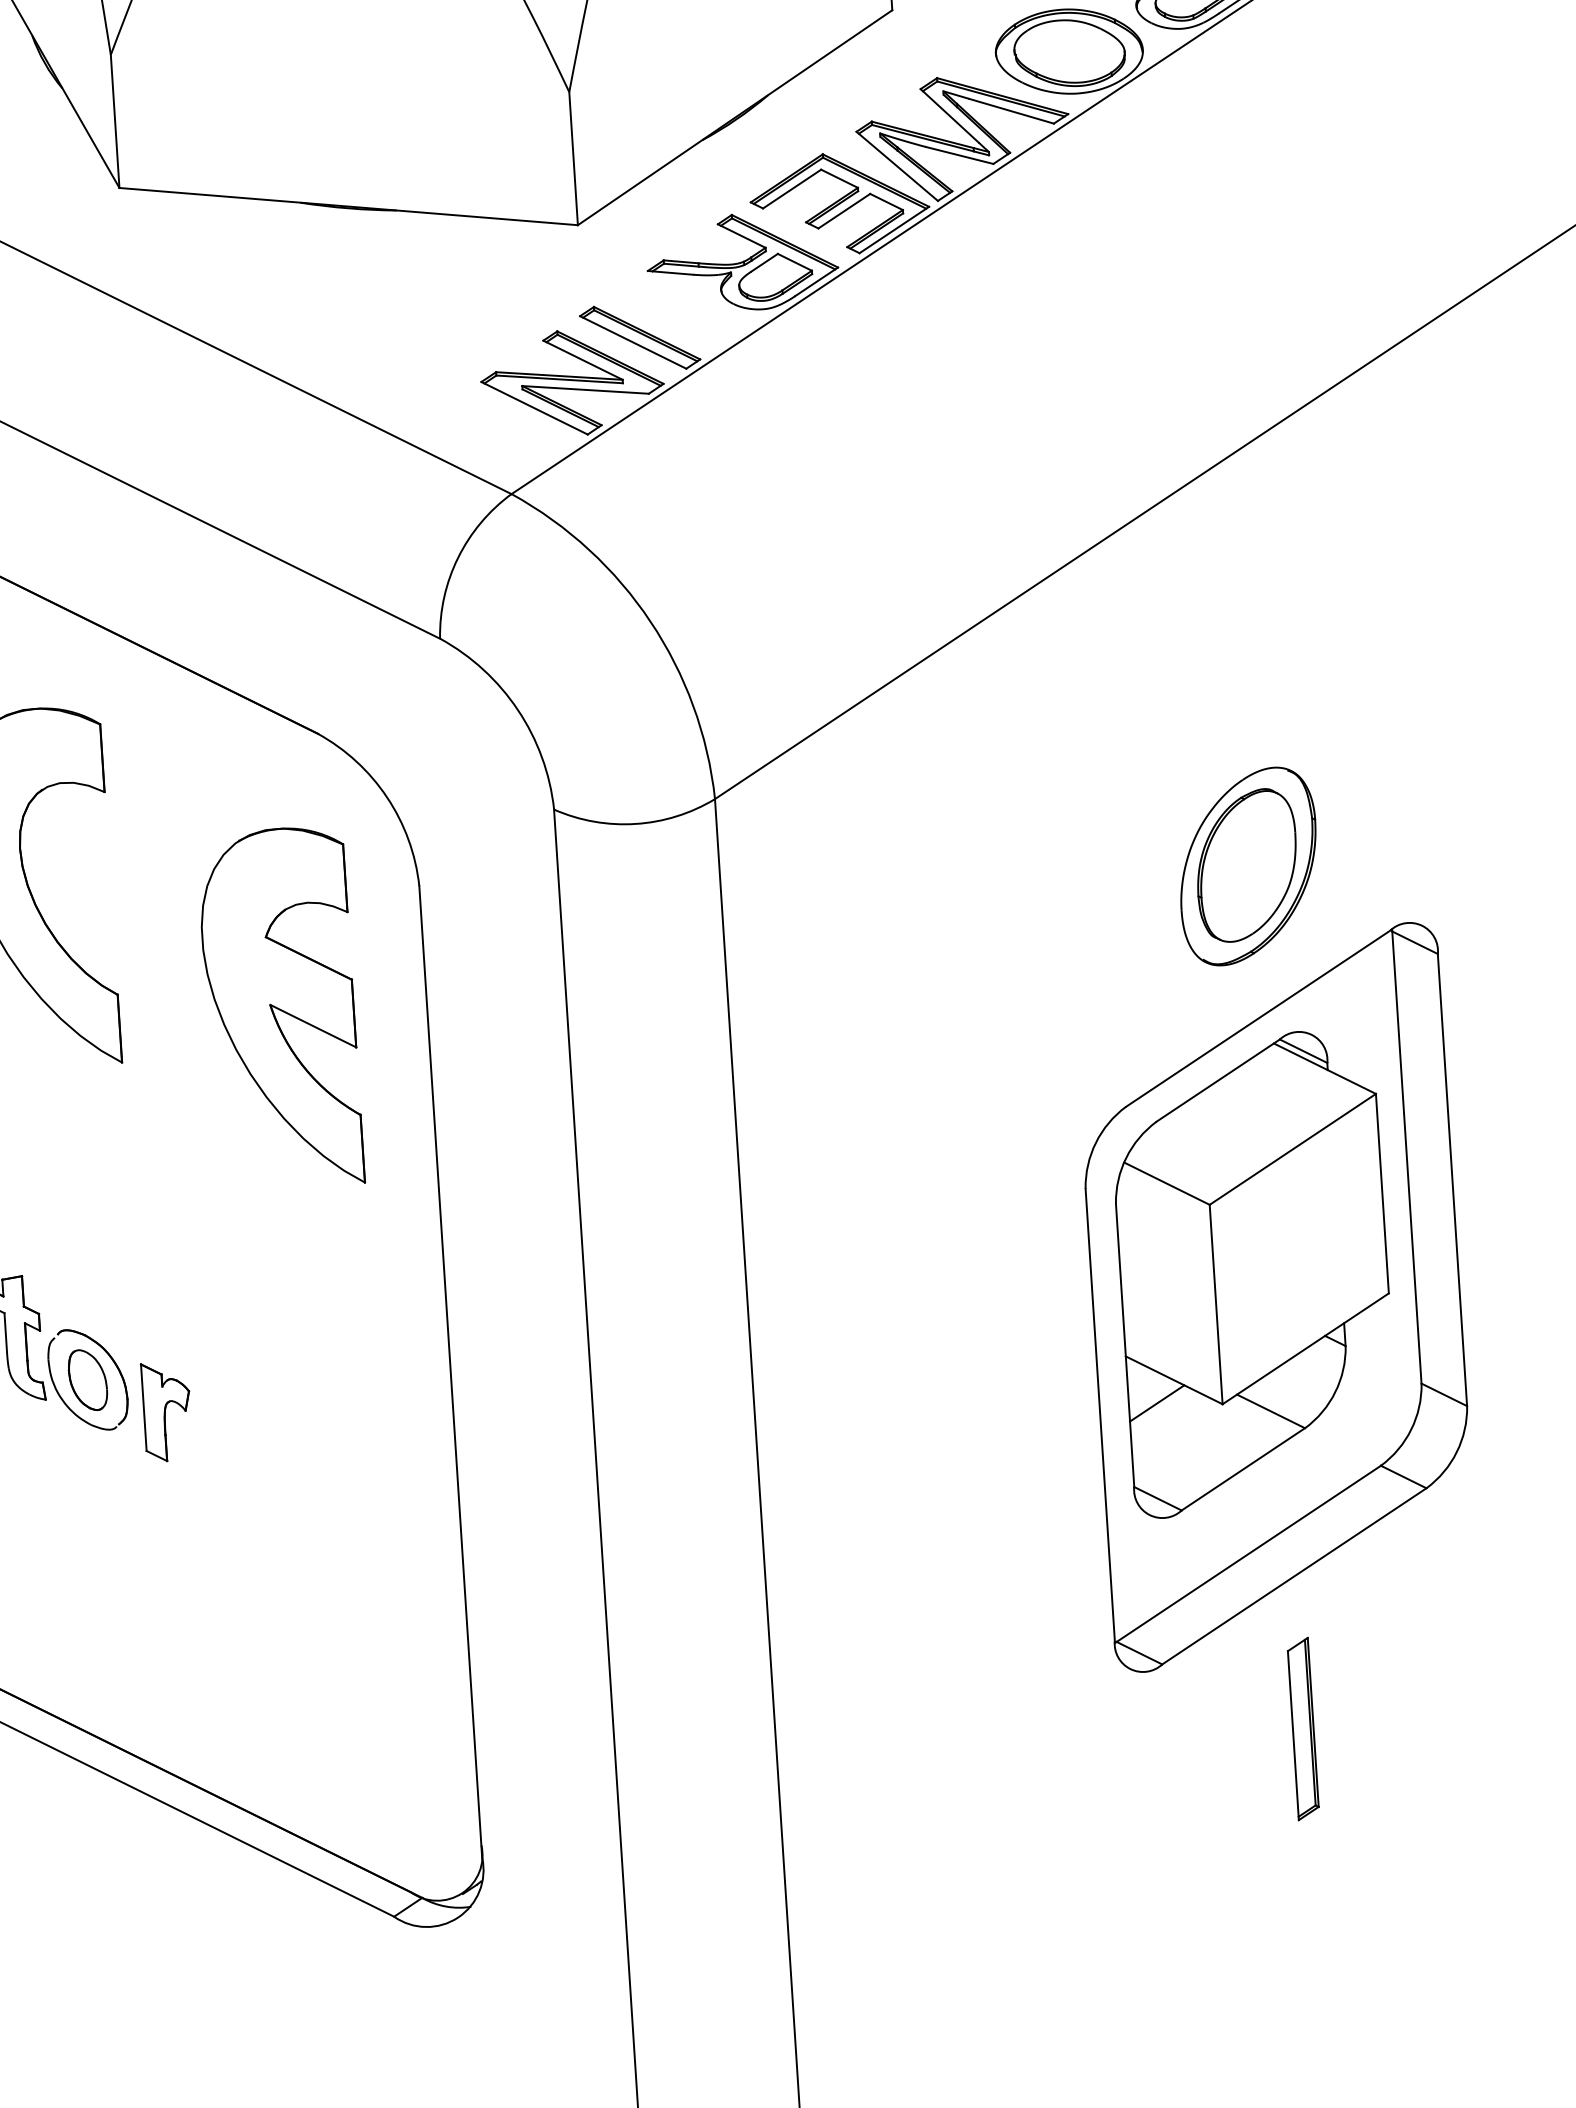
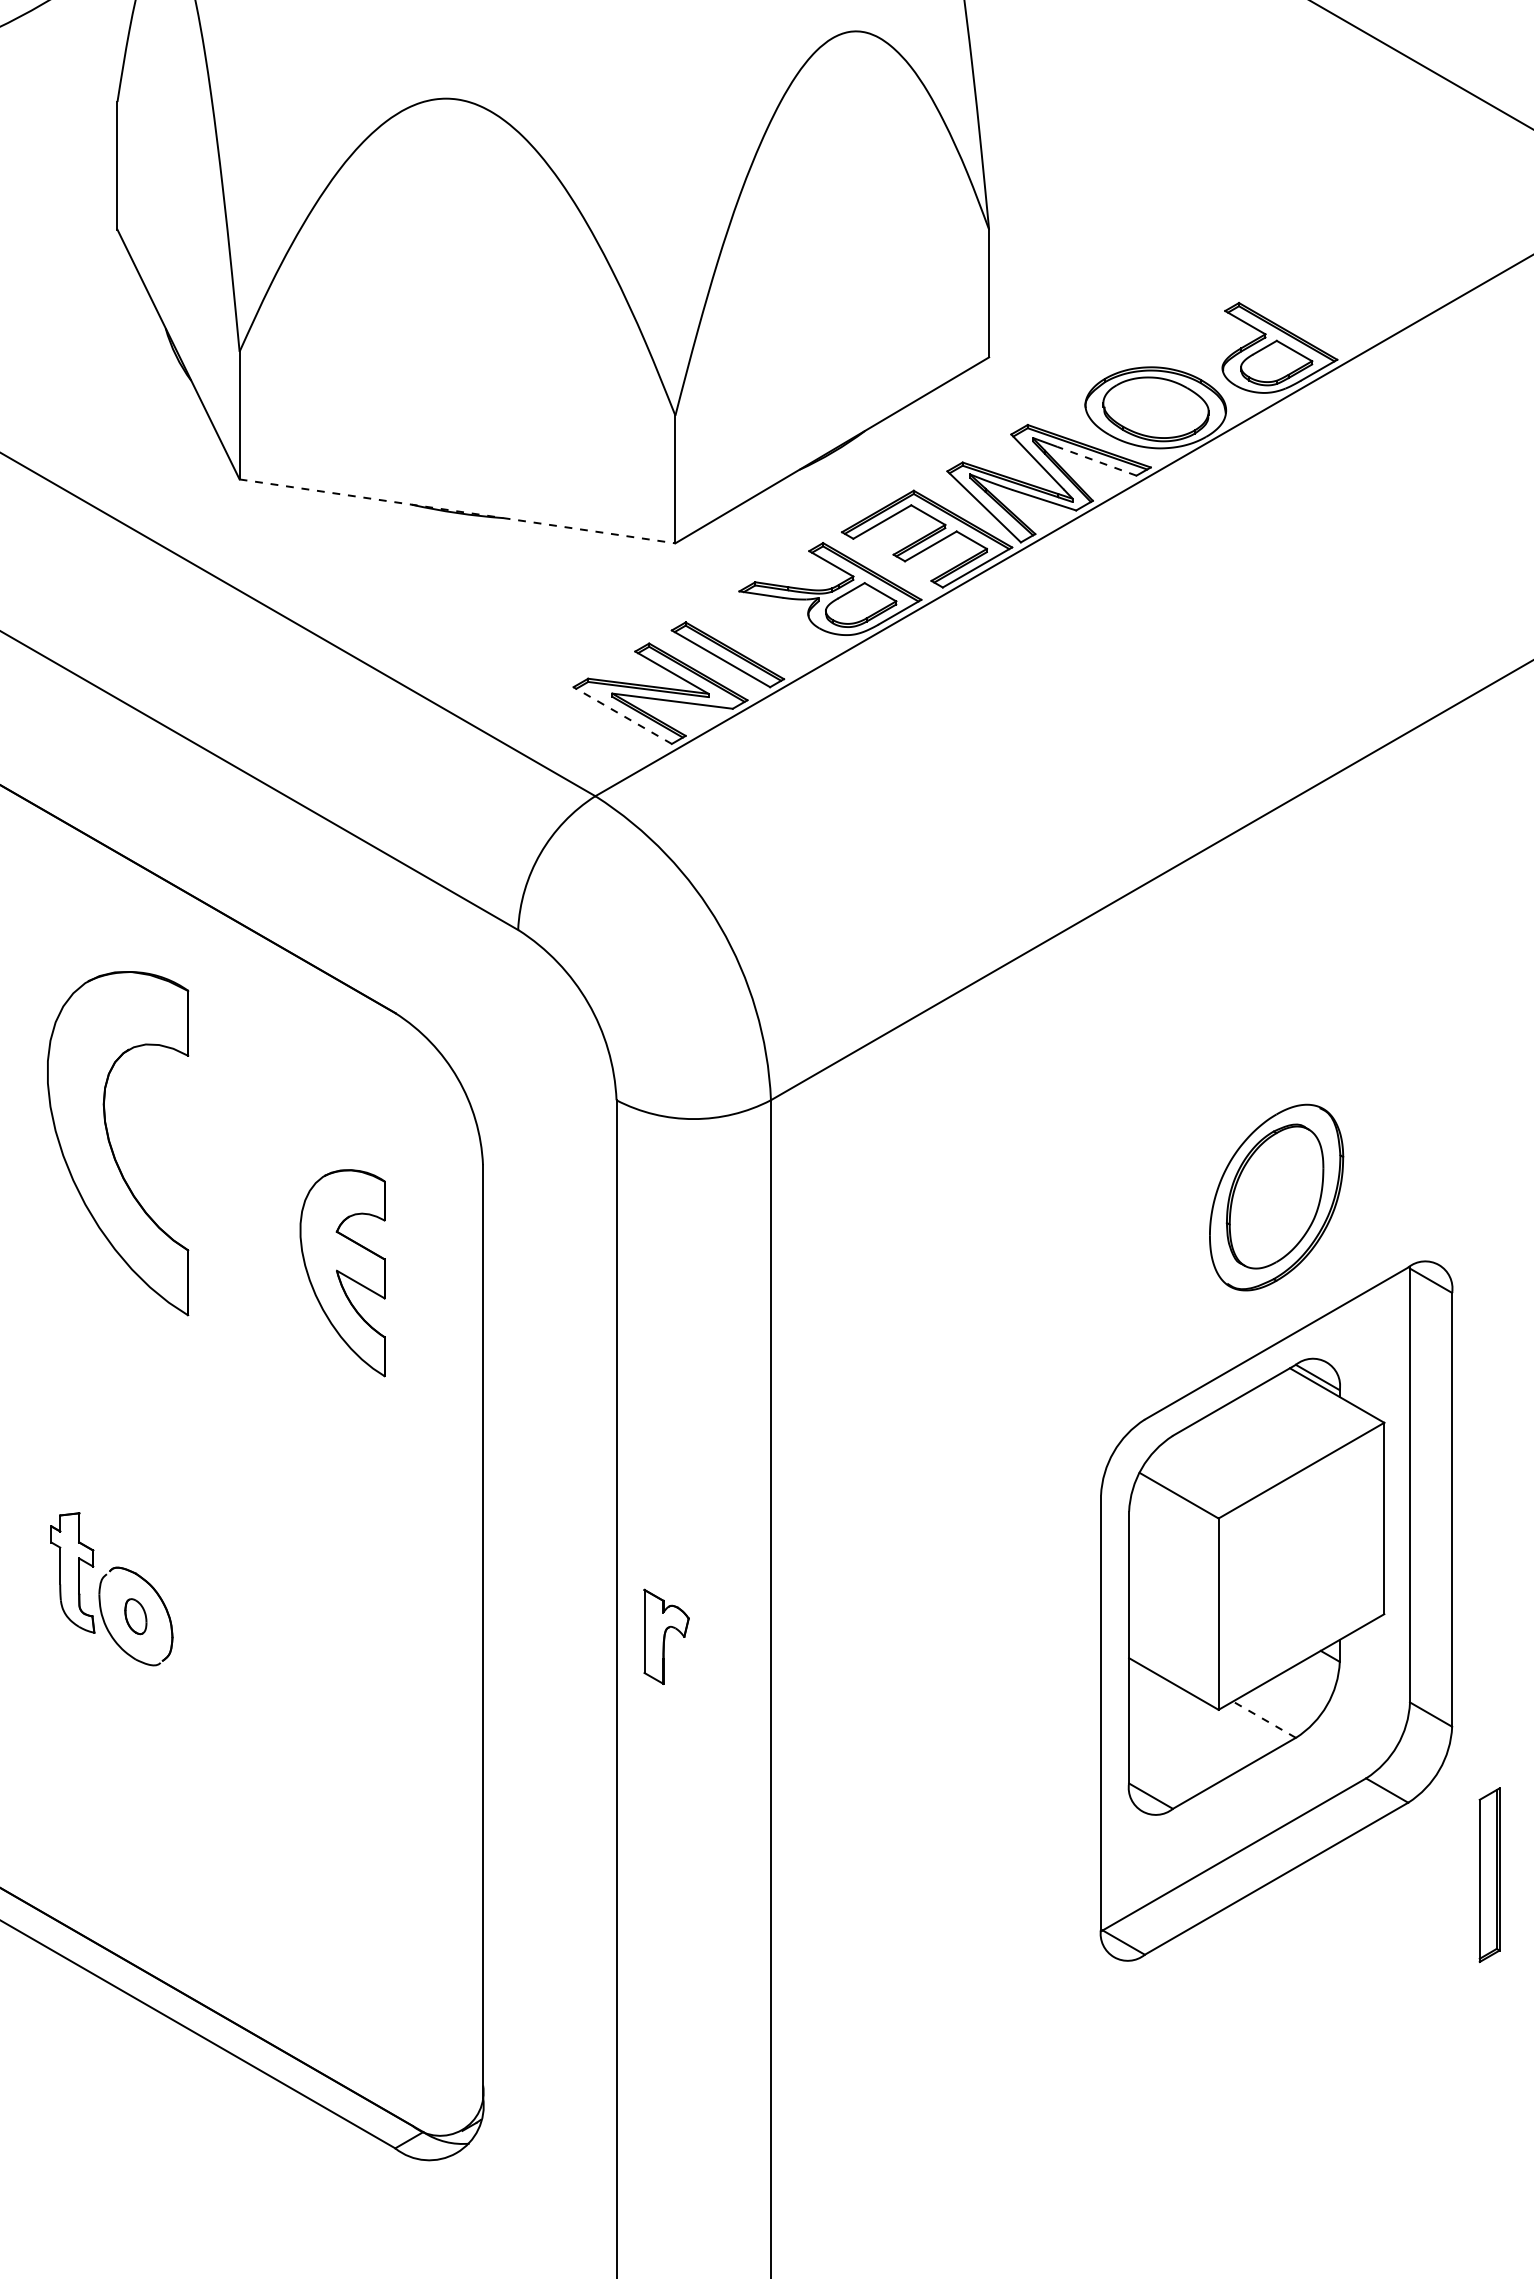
line: (1011, 111) -> (1096, 461), solid -> dashed
line: (349, 206) -> (458, 511), solid -> dashed
line: (534, 408) -> (622, 715), solid -> dashed
part: (280, 1007) -> (342, 1272), size x0.6
part: (87, 1379) -> (135, 1616), size x0.6
line: (1157, 1402) -> (1156, 1704), removed
part: (167, 1411) -> (666, 1636), moved
line: (1271, 1411) -> (1264, 1719), solid -> dashed
part: (1303, 1728) -> (1489, 1874), moved

